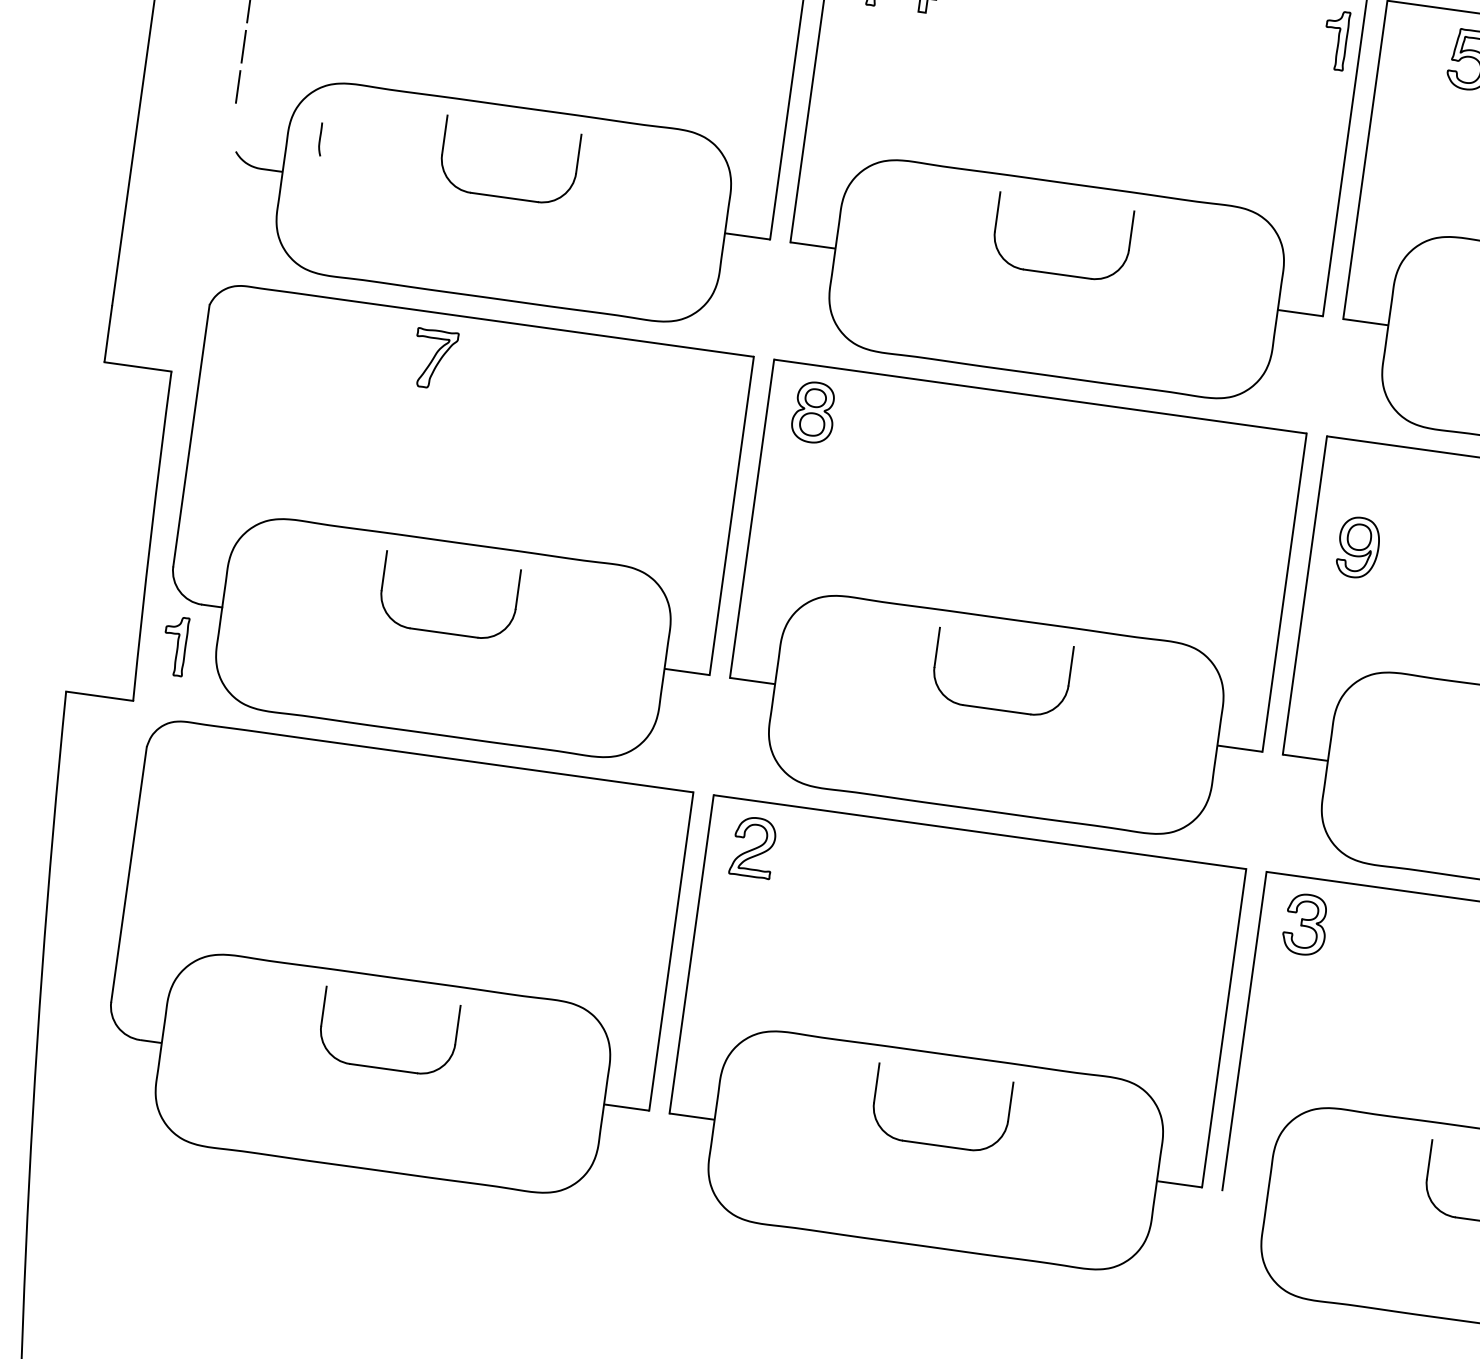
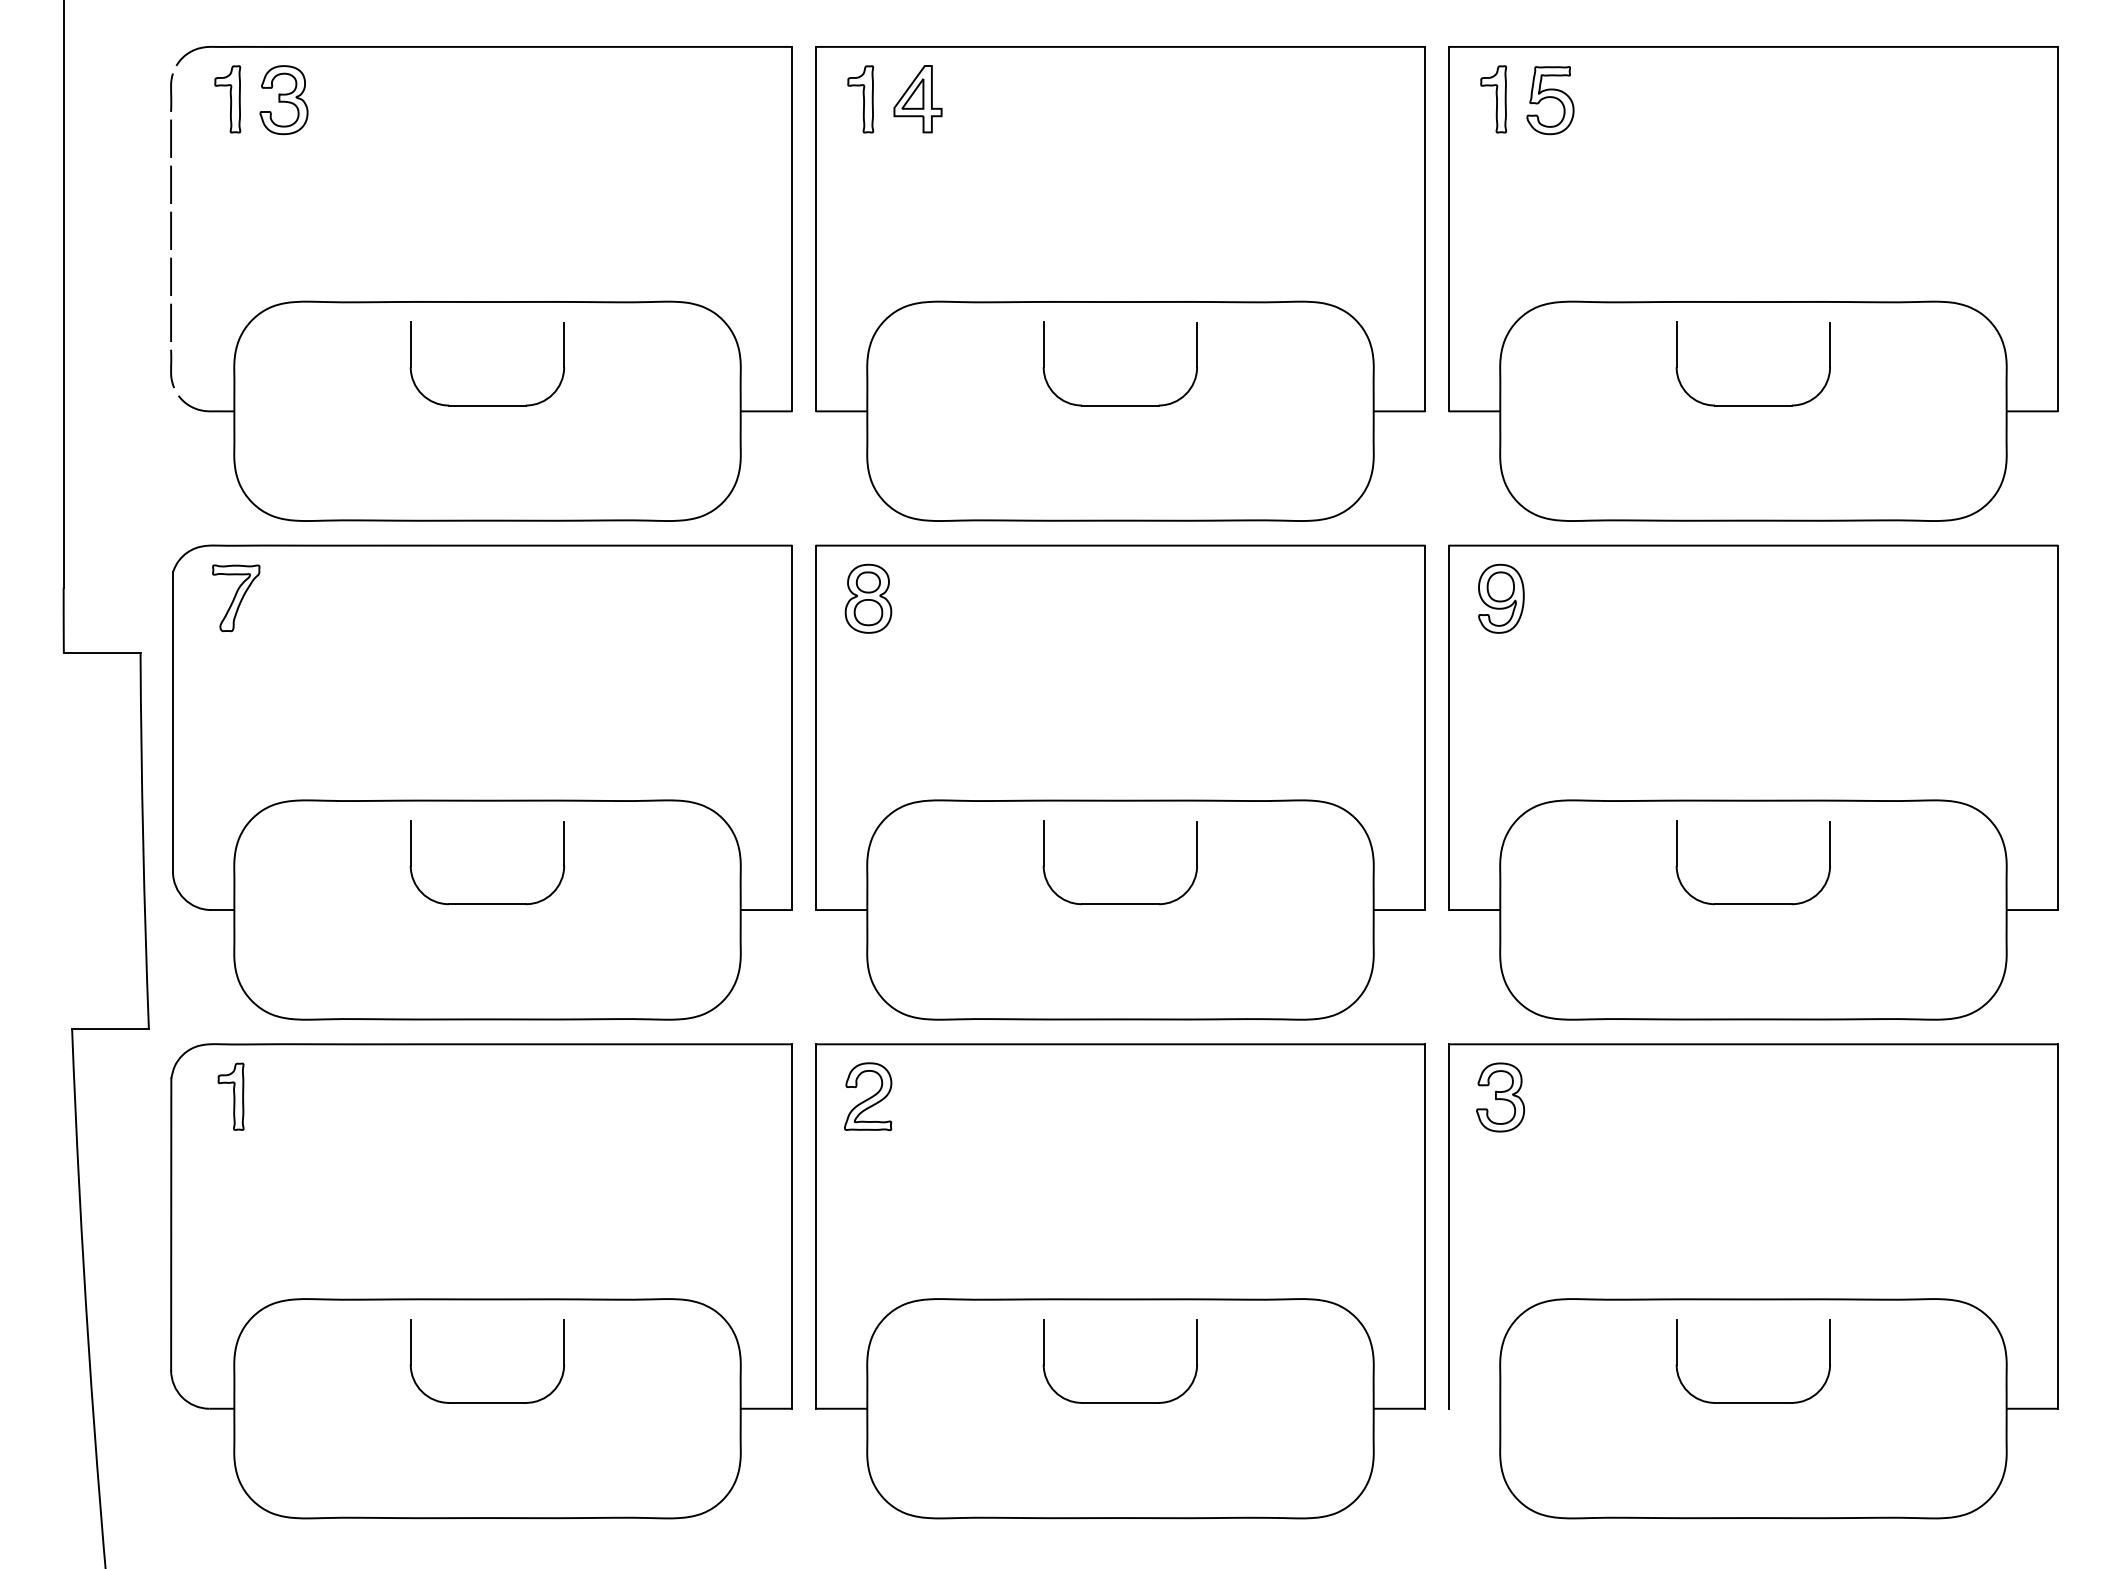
part: (1335, 40) -> (1493, 99), moved
curve: (320, 138) -> (171, 368), moved
part: (434, 359) -> (236, 598), moved
part: (1358, 547) -> (1501, 598), moved
part: (174, 645) -> (230, 1096), moved

